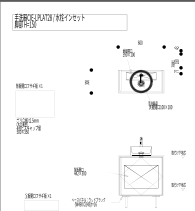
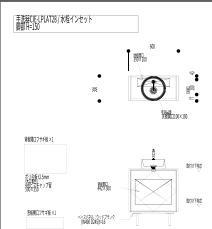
part: (177, 60) -> (192, 86), moved
text: (28, 108) -> (38, 163), moved
text: (79, 171) -> (103, 186), moved

